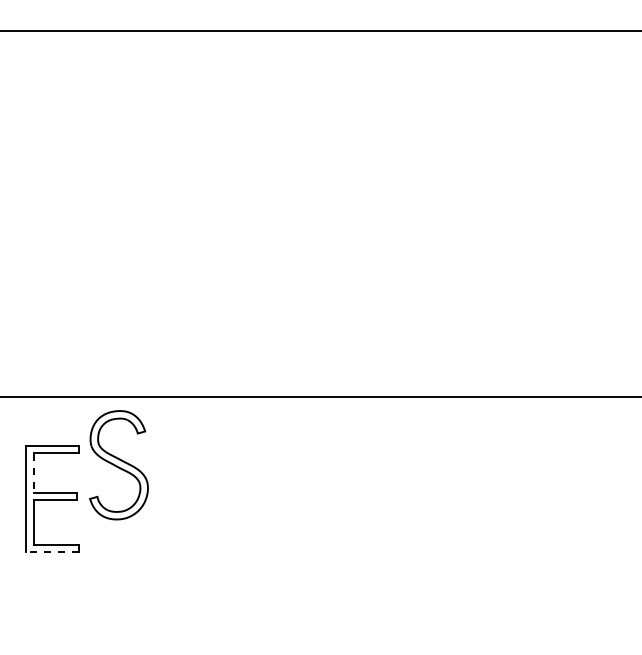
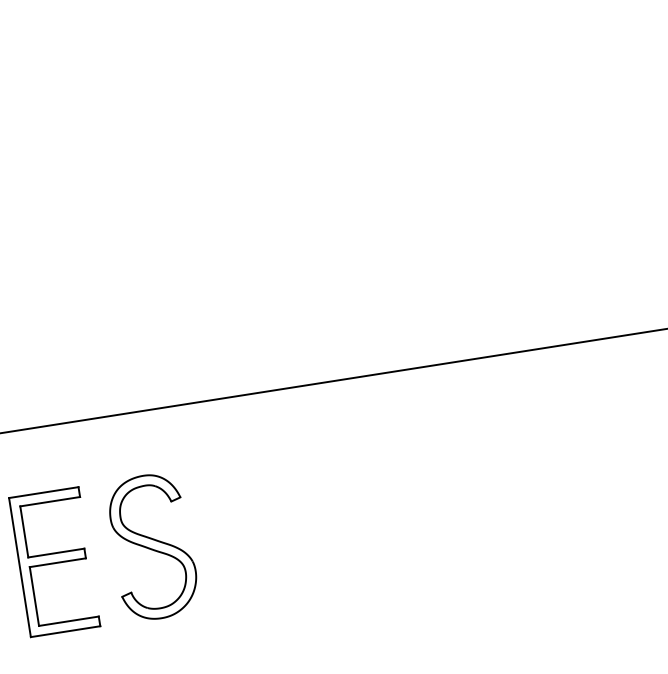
part: (118, 465) -> (152, 547), moved
line: (33, 473) -> (24, 532), dashed -> solid
line: (52, 552) -> (65, 631), dashed -> solid

